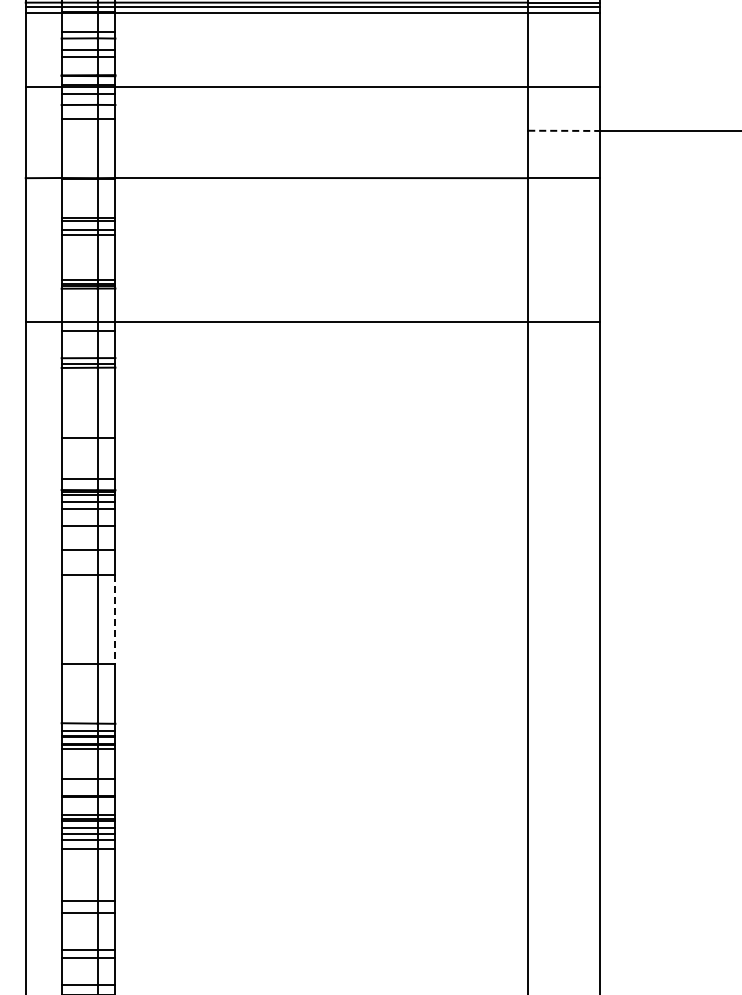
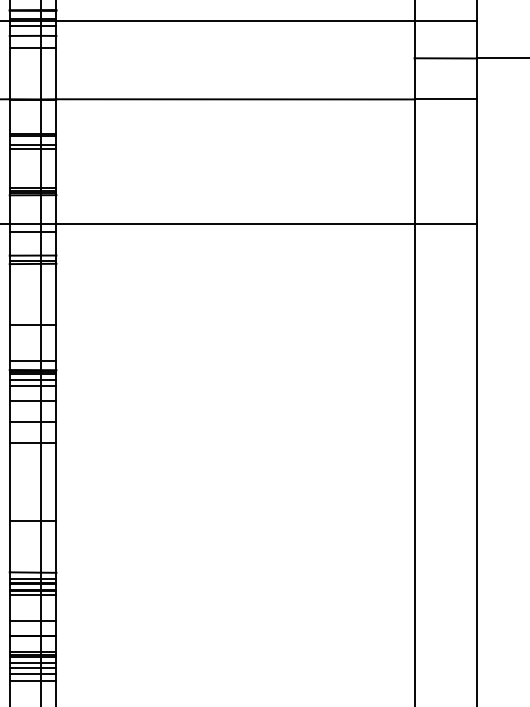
line: (564, 130) -> (446, 58), dashed -> solid
line: (115, 619) -> (56, 482), dashed -> solid

